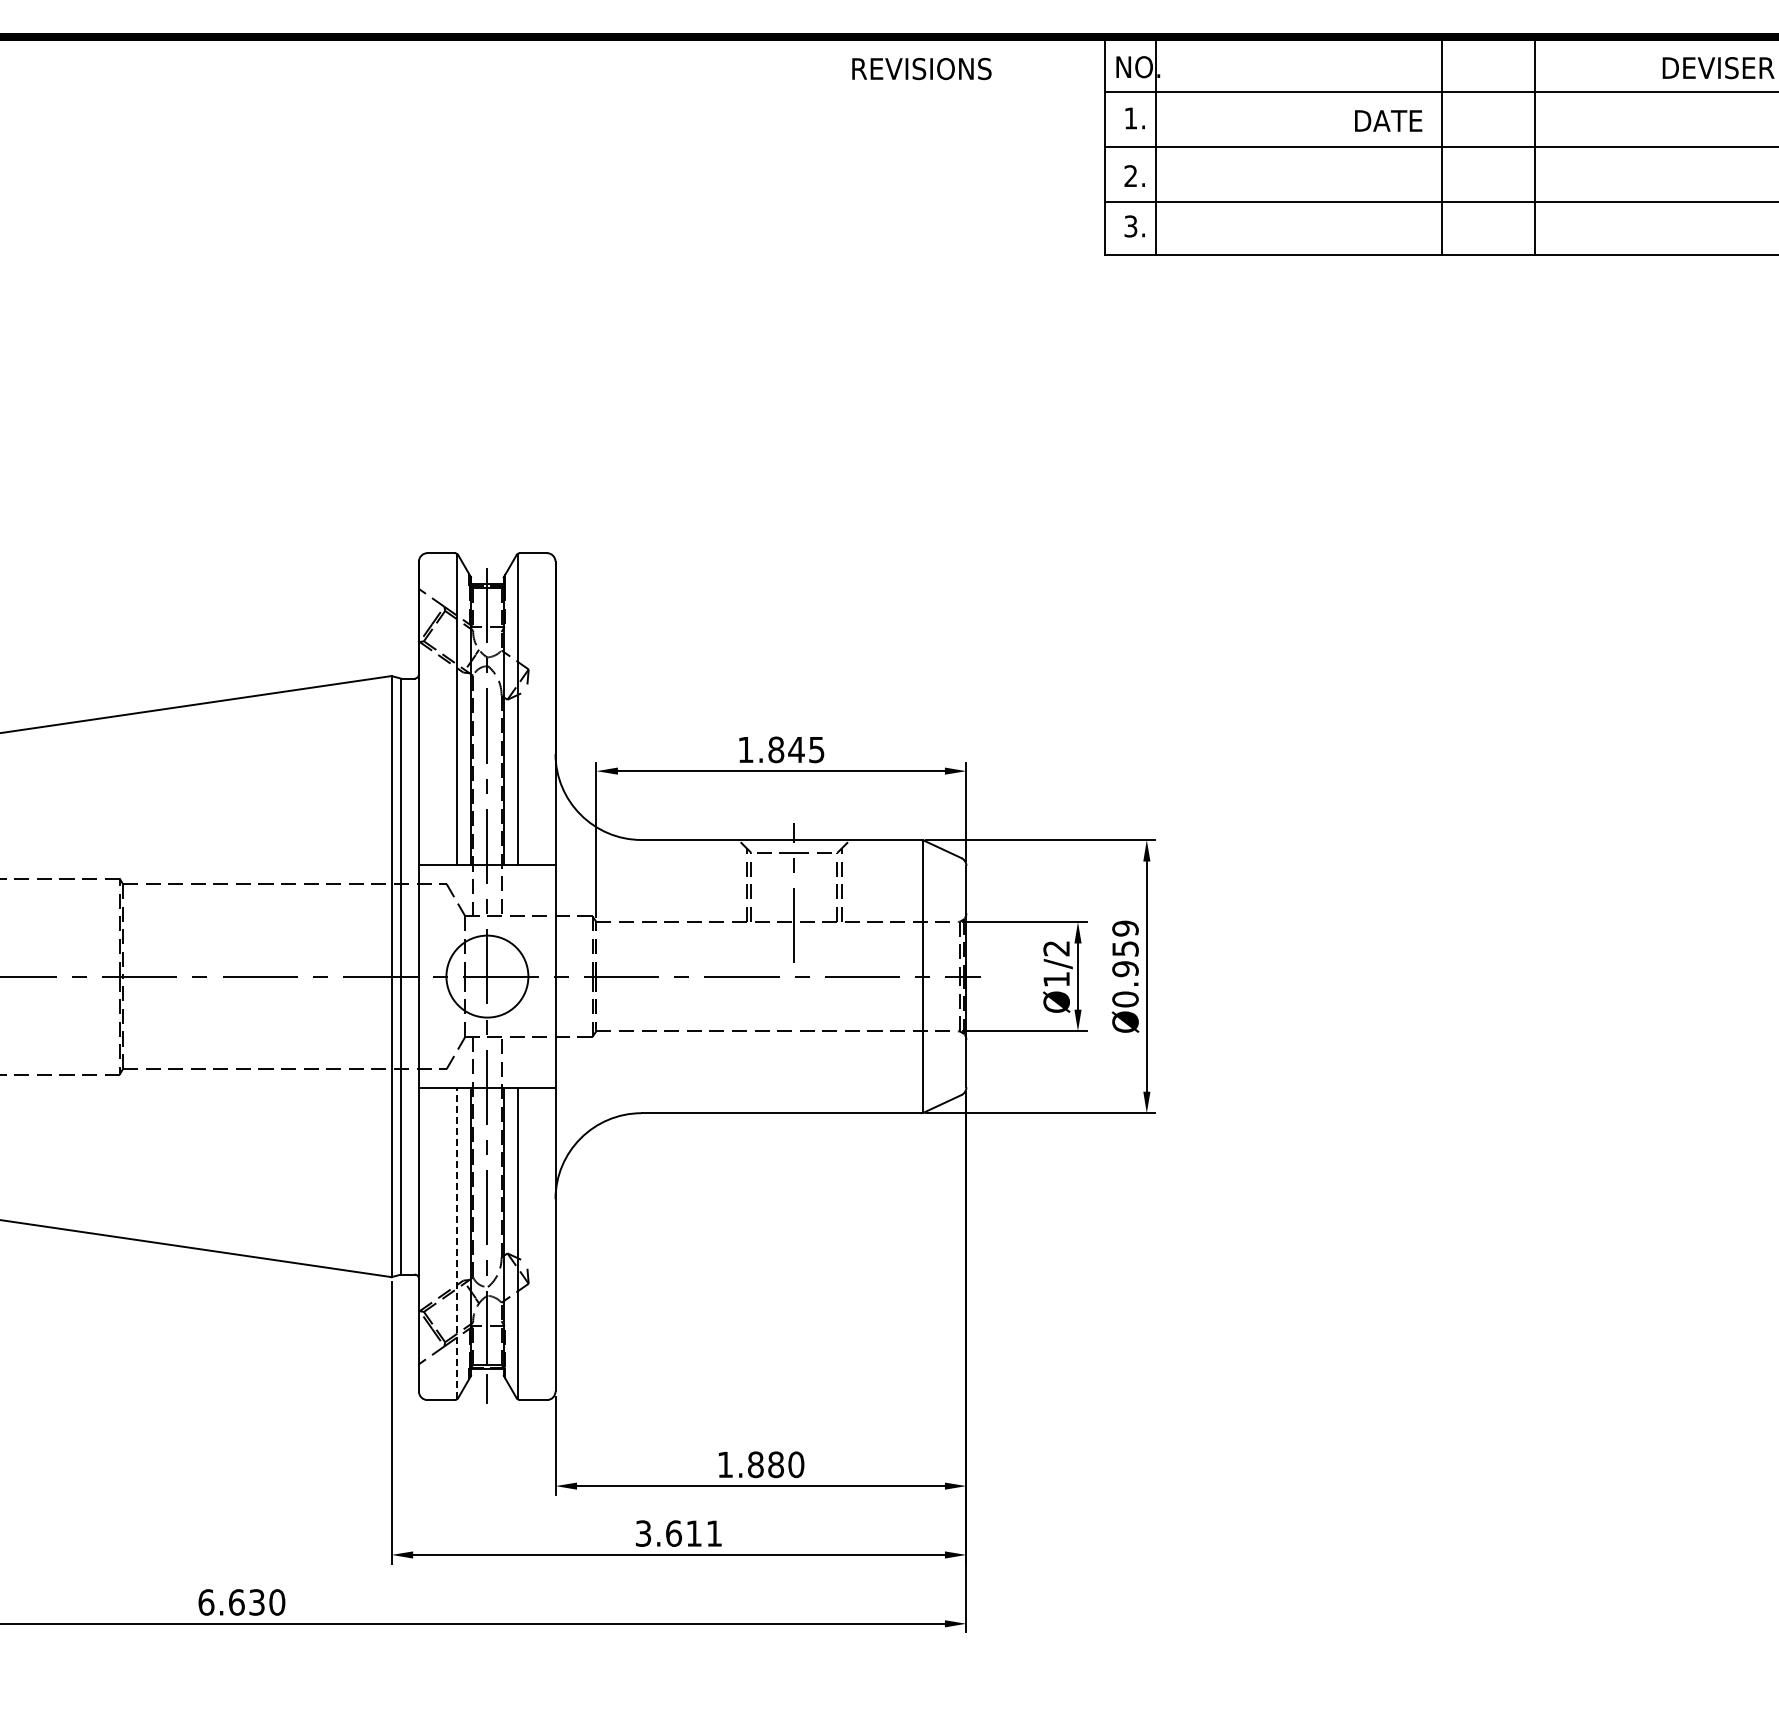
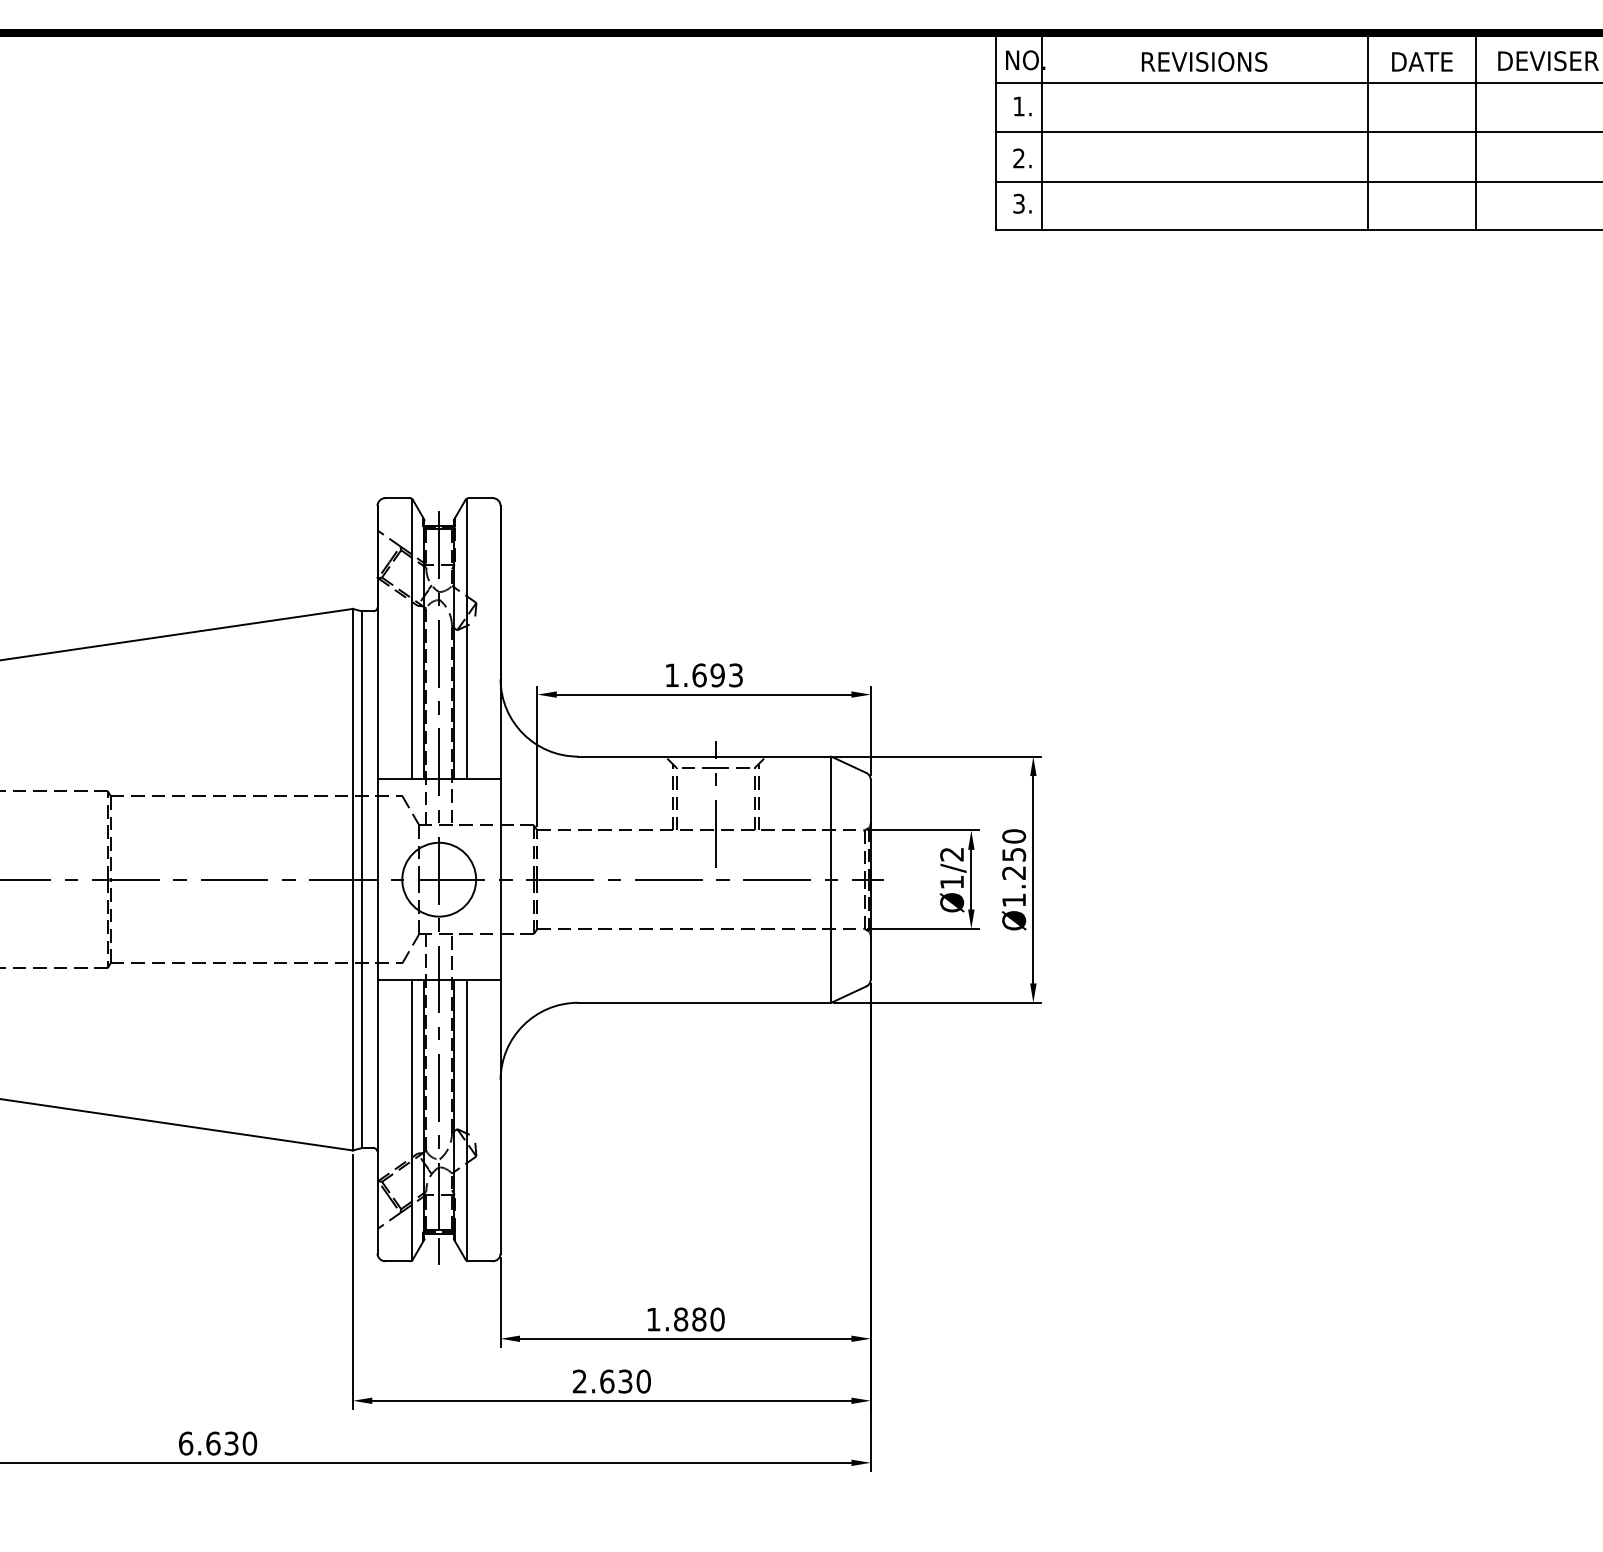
text: (921, 68) -> (1204, 61), moved
text: (1388, 120) -> (1422, 61), moved
line: (1441, 146) -> (1367, 131), moved
line: (1535, 146) -> (1476, 131), moved
text: (796, 749) -> (717, 675), 1.845 -> 1.693
text: (1125, 963) -> (1014, 867), Ø0.959 -> Ø1.250
line: (457, 1243) -> (412, 1120), dashed -> solid
text: (678, 1533) -> (611, 1381), 3.611 -> 2.630

